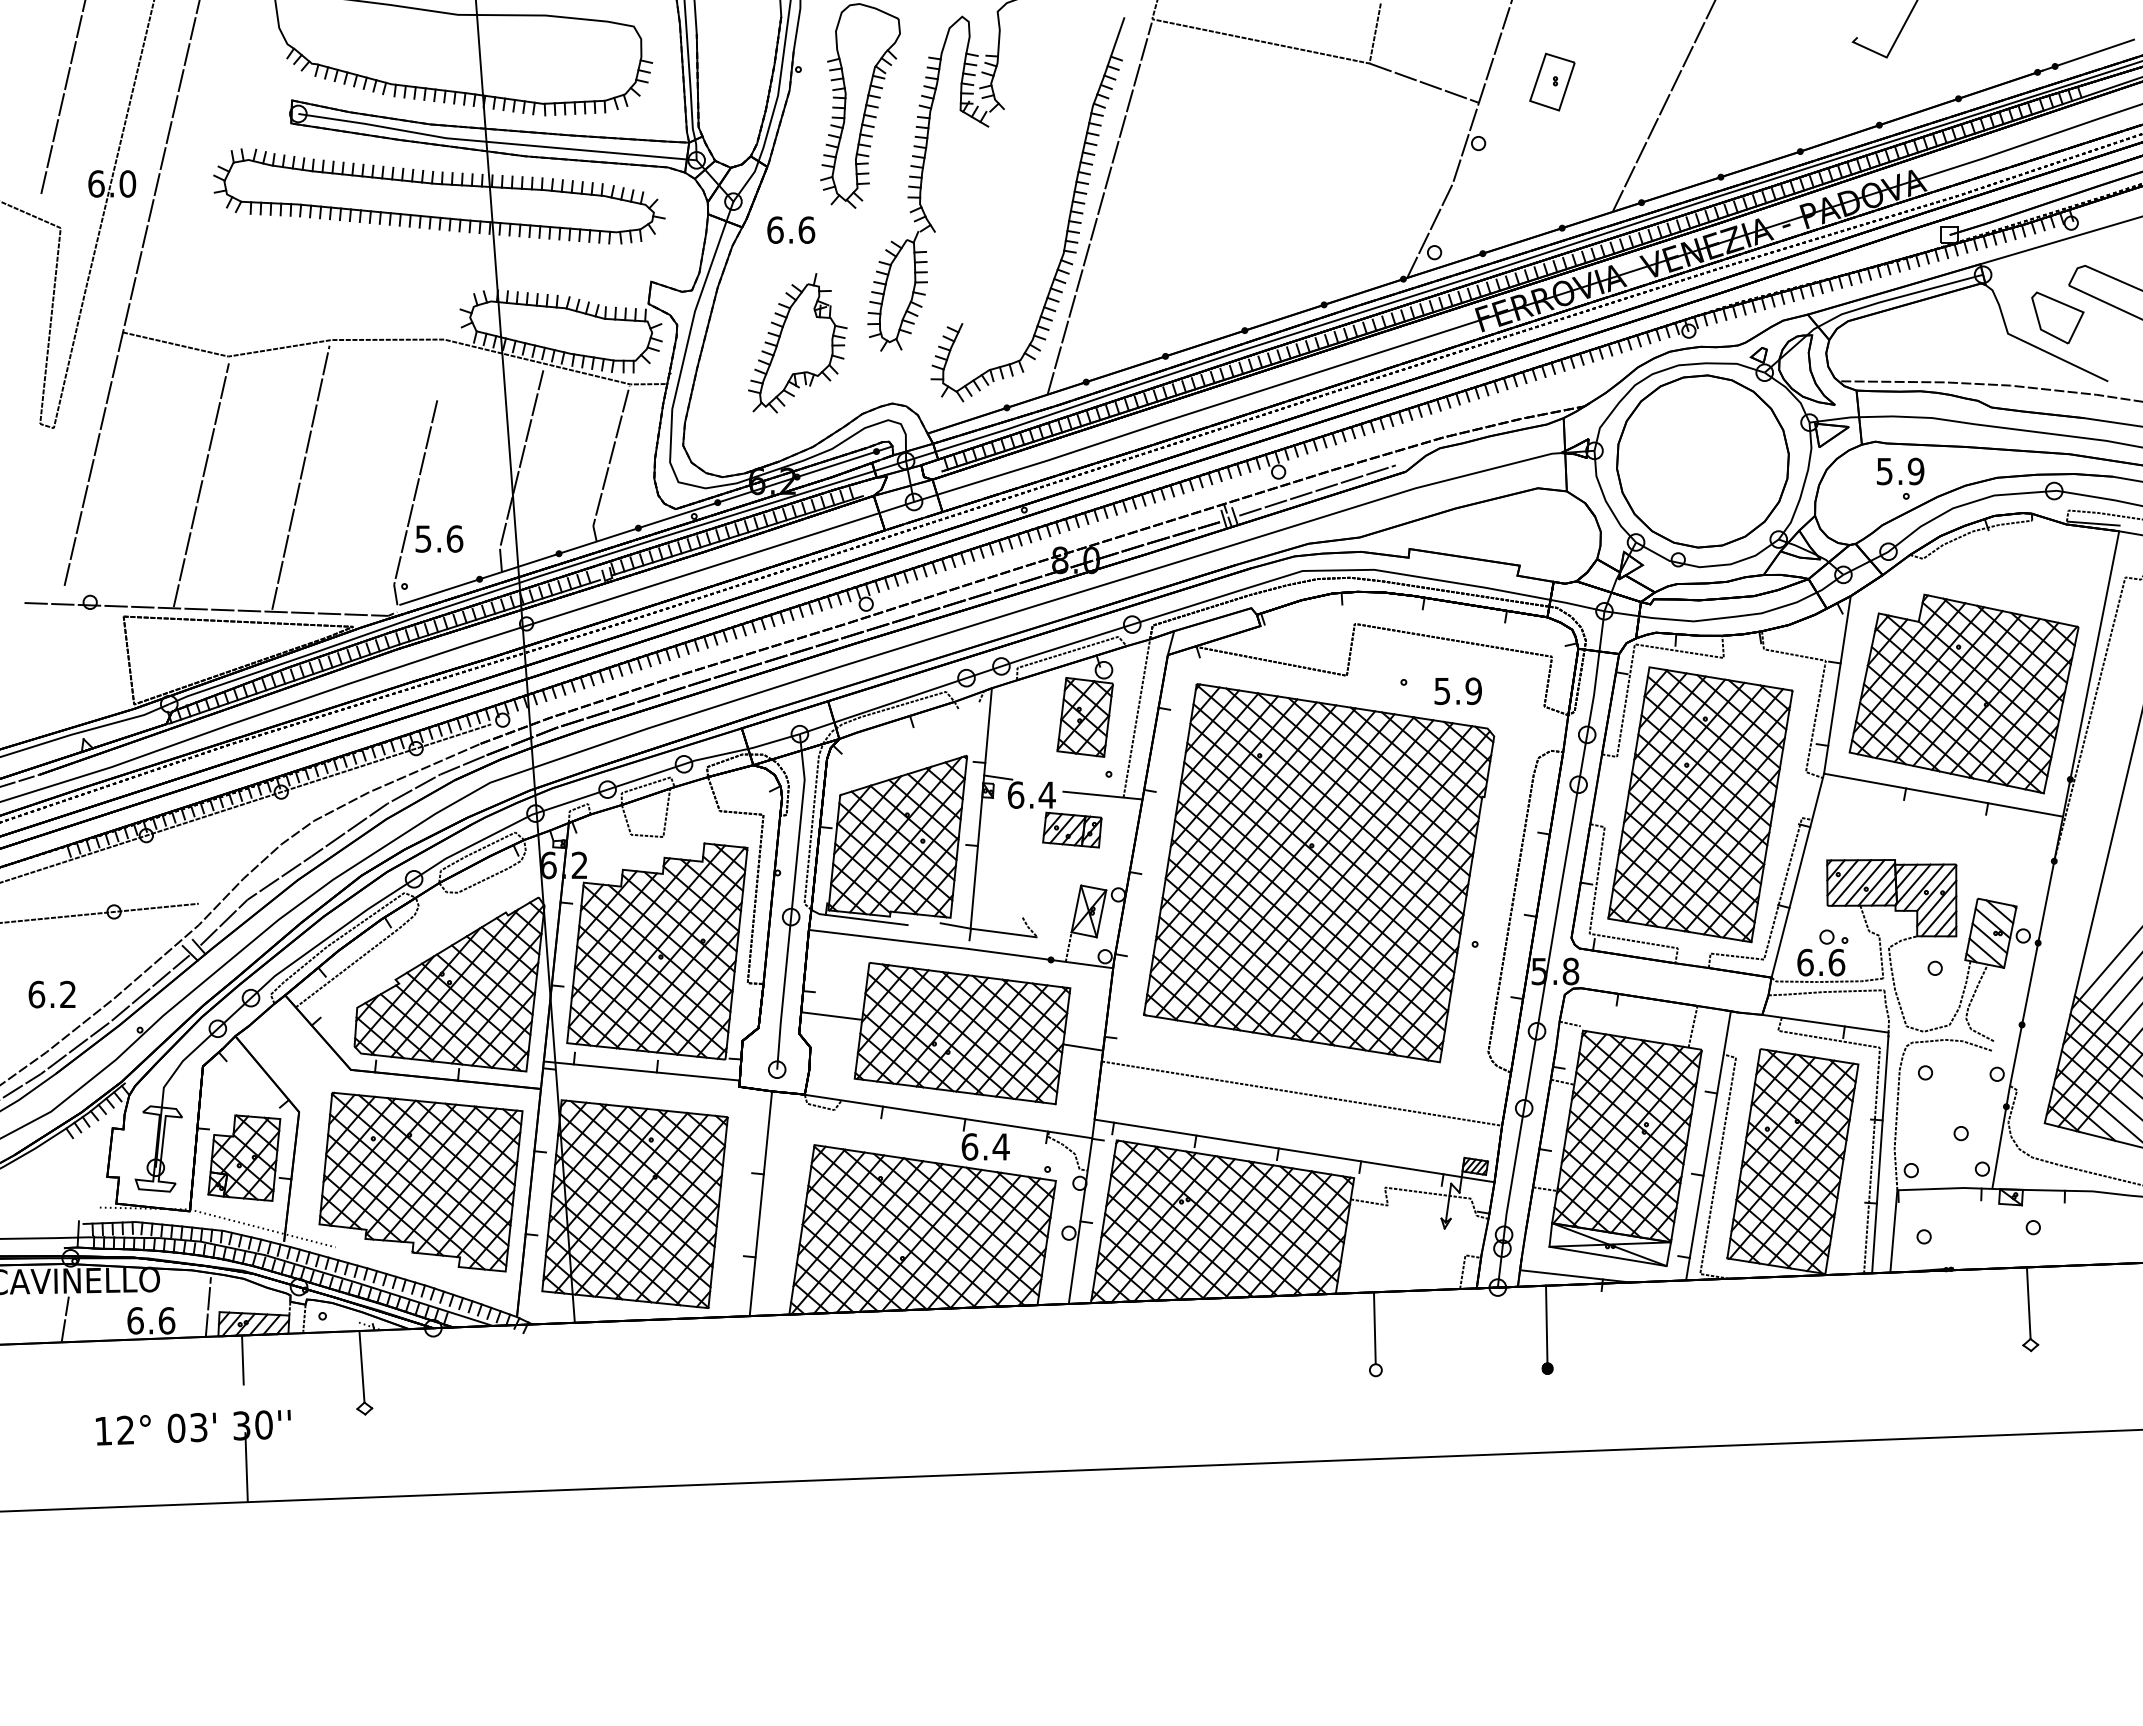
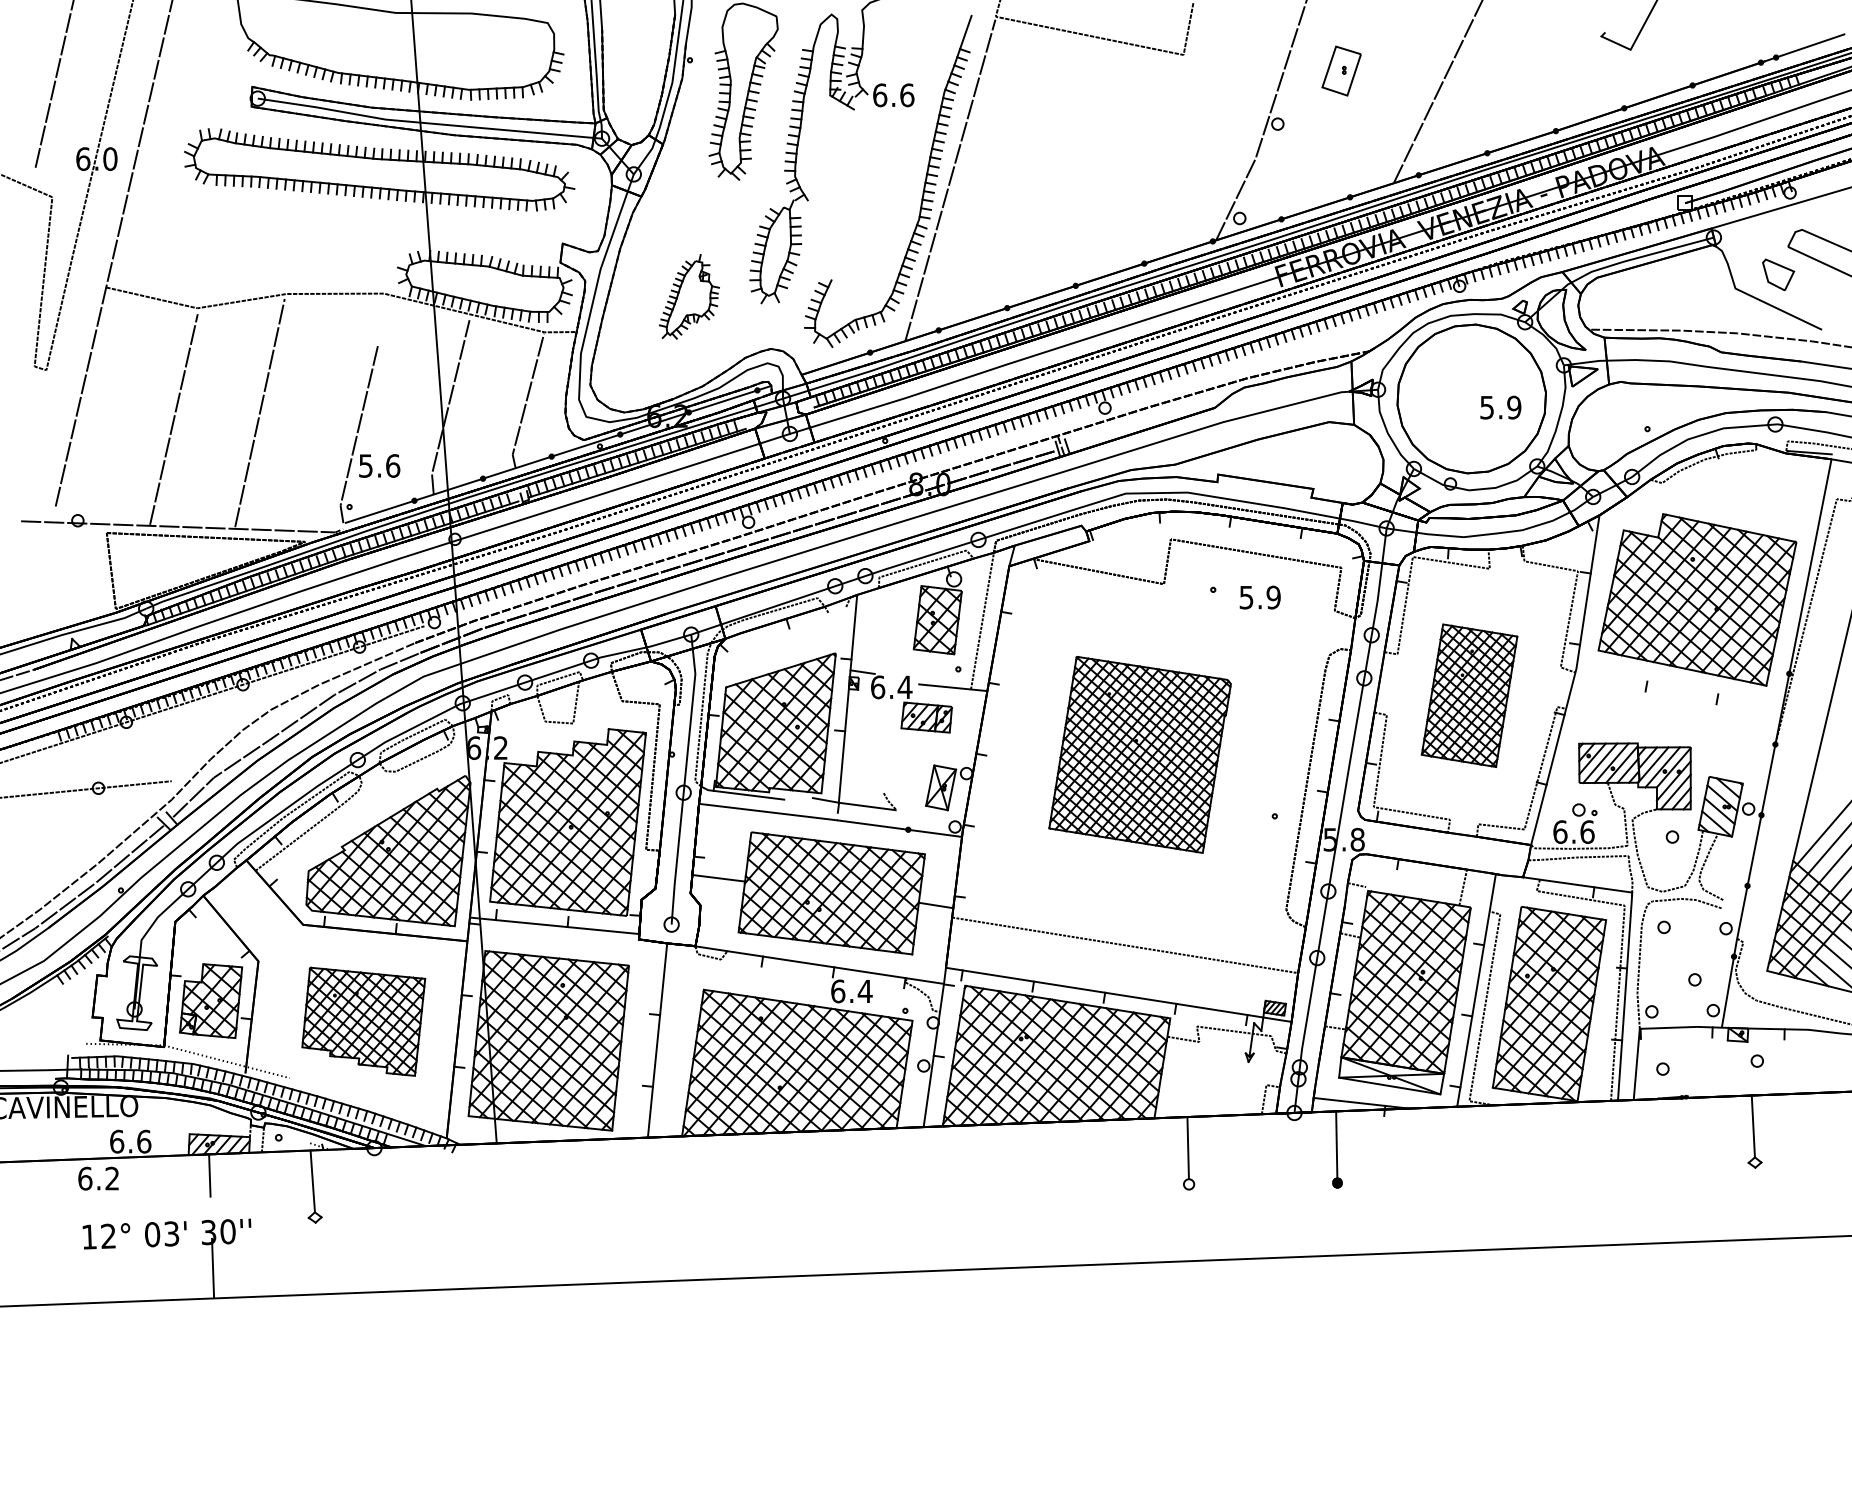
line: (1423, 82) -> (1230, 71), removed
text: (791, 229) -> (894, 94), moved
part: (2057, 317) -> (1778, 274), size x0.7
part: (797, 343) -> (689, 296), size x0.7
text: (1900, 471) -> (1500, 407), moved
line: (1317, 490) -> (1138, 424), removed
line: (1943, 794) -> (1679, 686), removed
part: (1700, 804) -> (1469, 695), size x0.6
part: (1319, 873) -> (1140, 755), size x0.6
line: (1068, 946) -> (923, 818), removed
text: (51, 994) -> (98, 1178), moved
part: (420, 1181) -> (363, 1021), size x0.7
line: (207, 1306) -> (179, 1129), removed
line: (64, 1319) -> (55, 1140), removed

